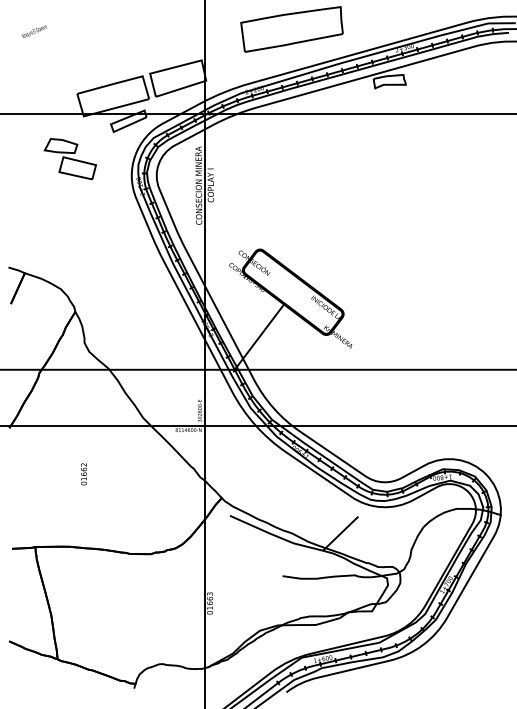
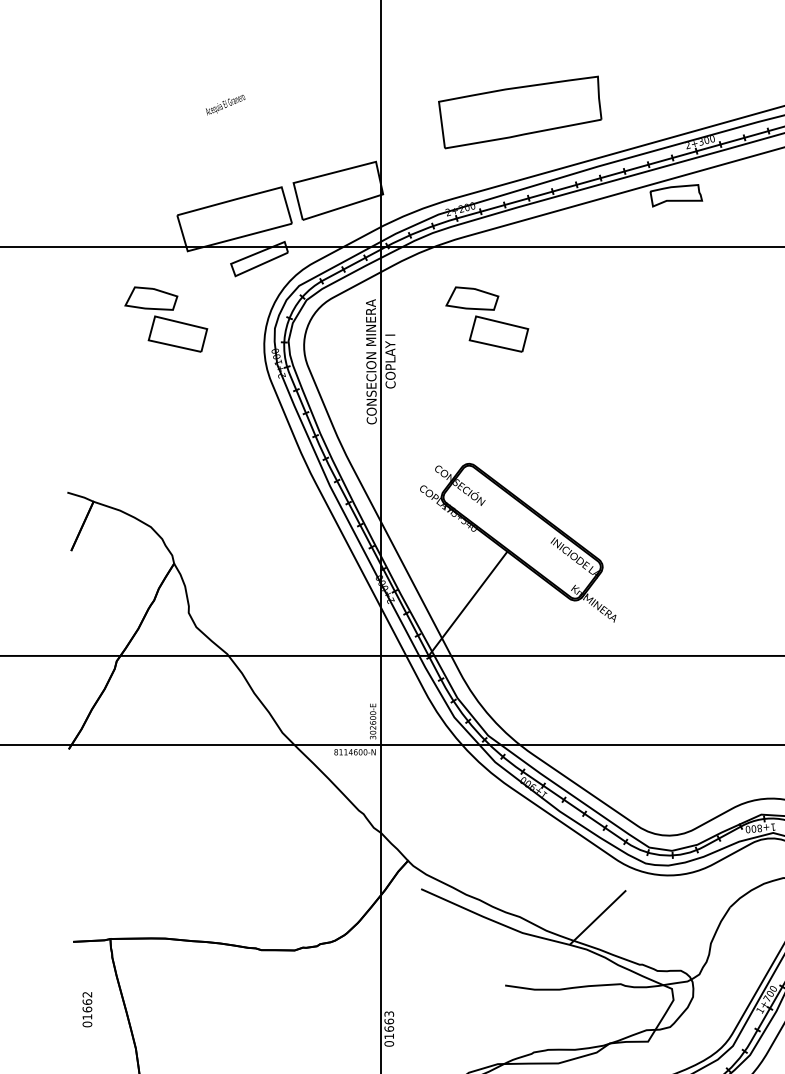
text: (34, 31) -> (225, 104), moved
part: (270, 159) -> (485, 320), added
text: (83, 474) -> (86, 1009), moved

